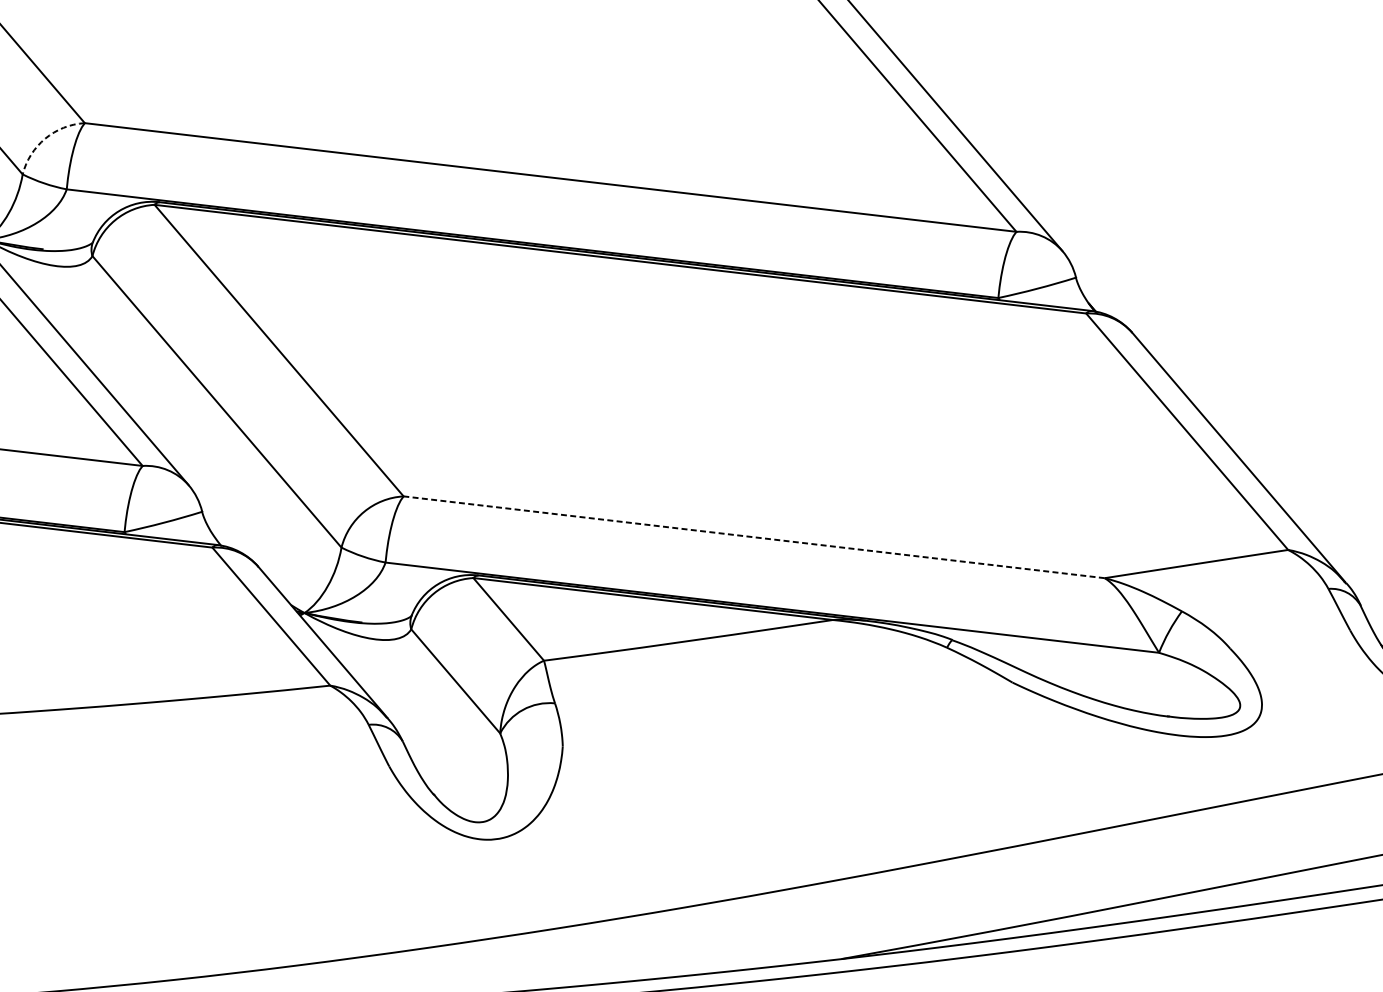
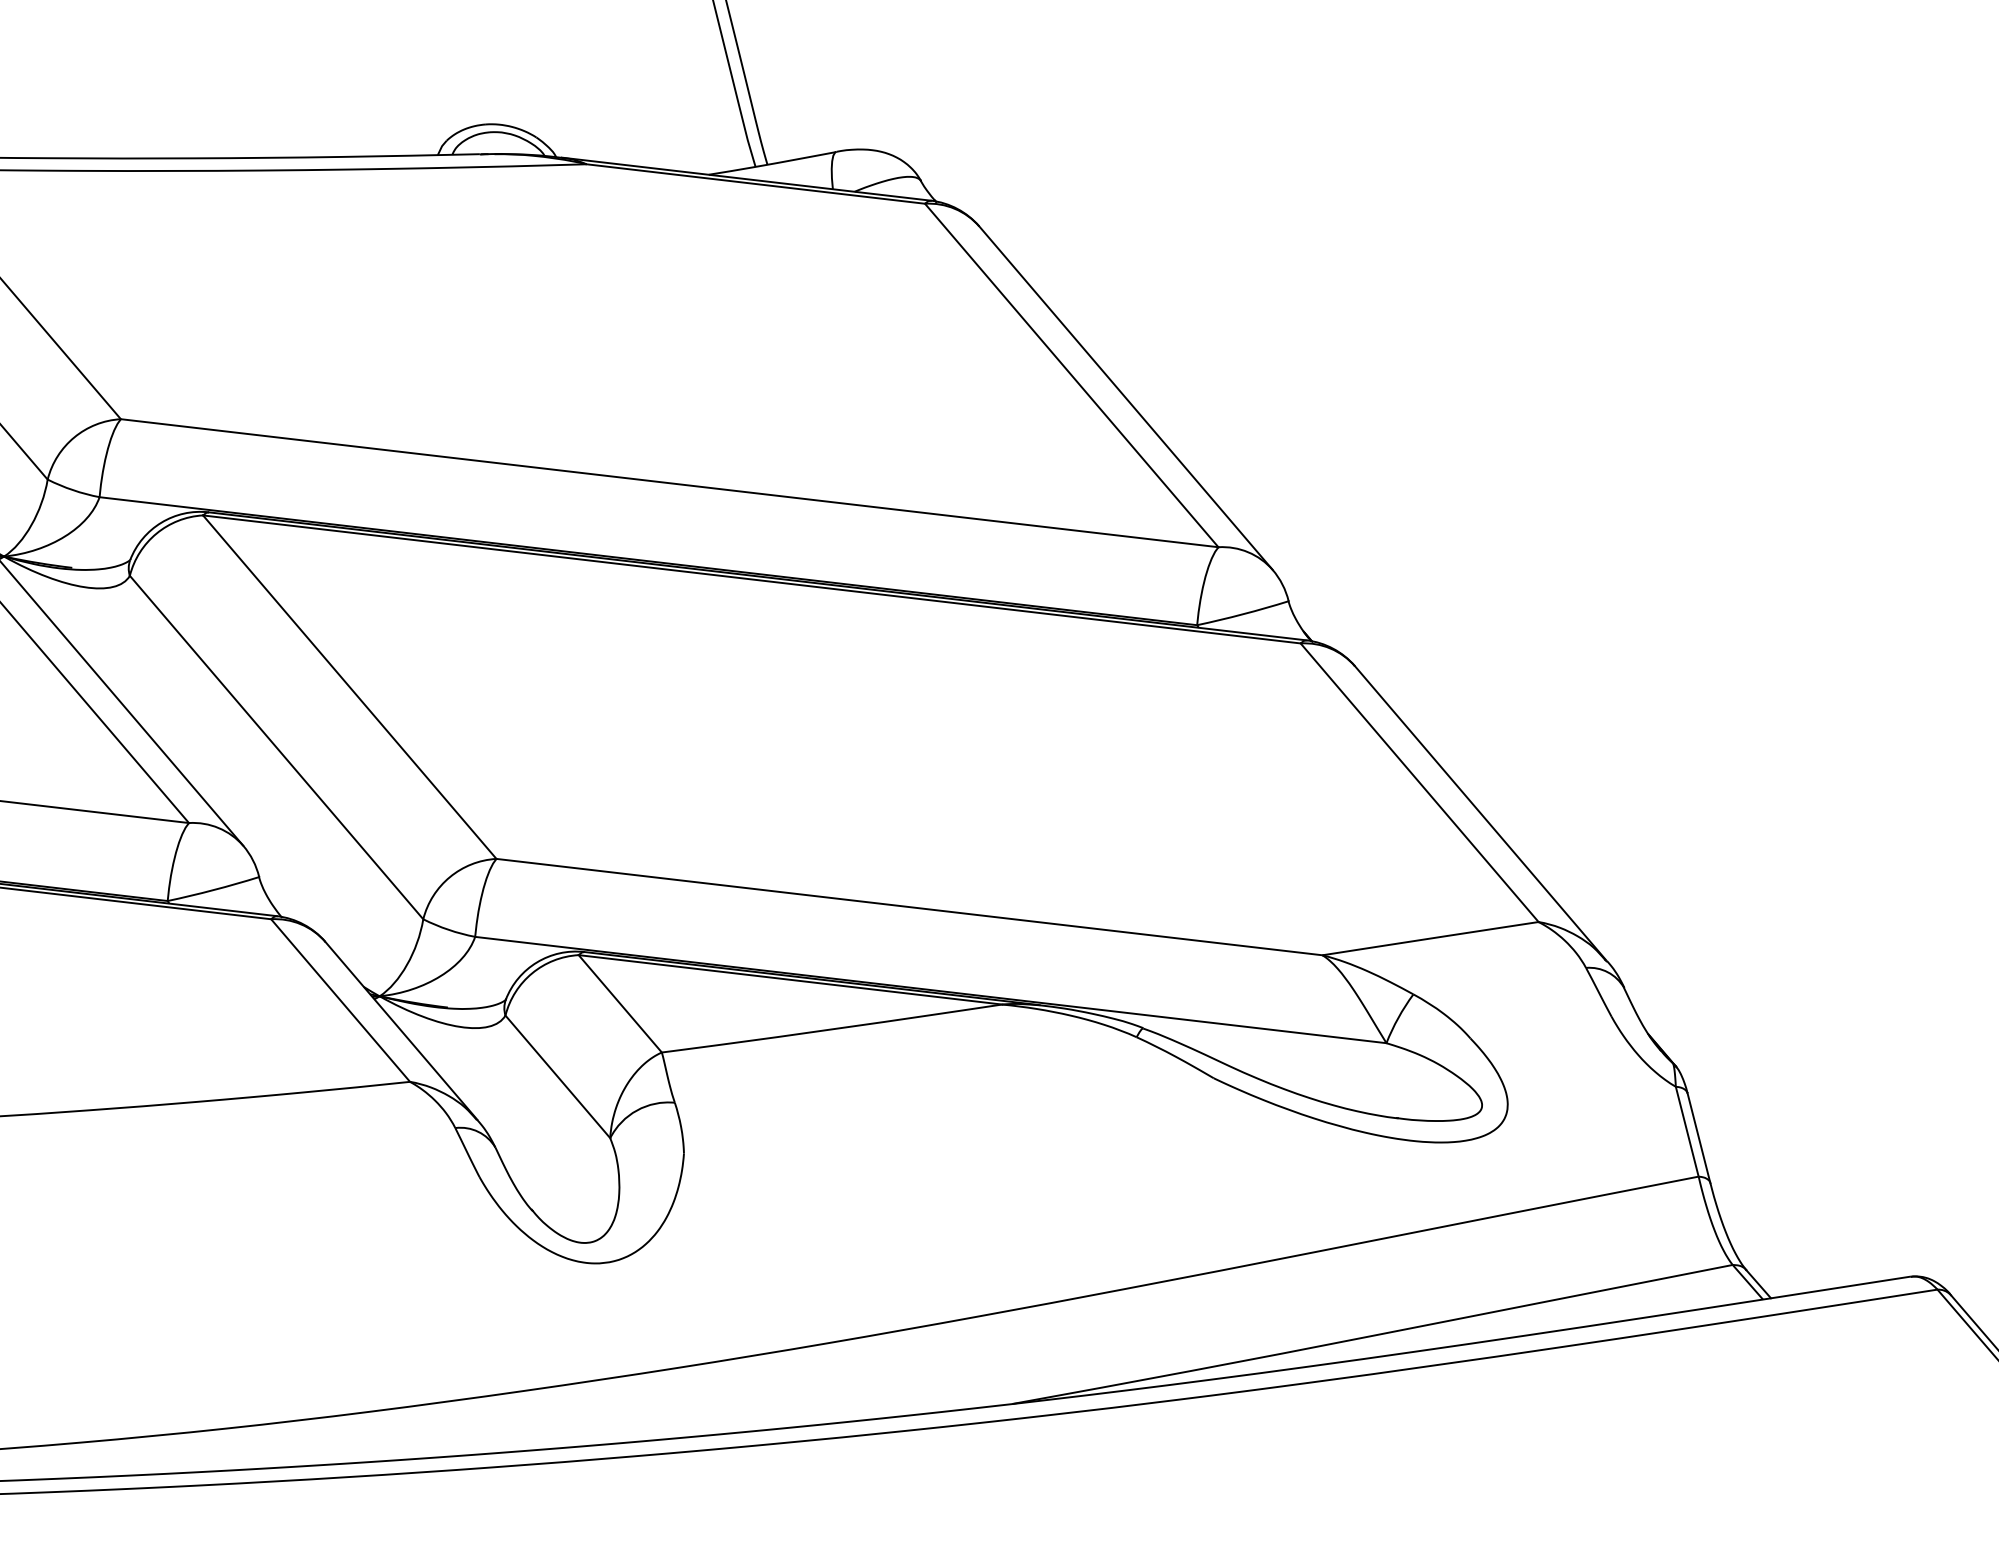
arc: (45, 138) -> (74, 437), dashed -> solid
line: (754, 537) -> (909, 907), dashed -> solid

